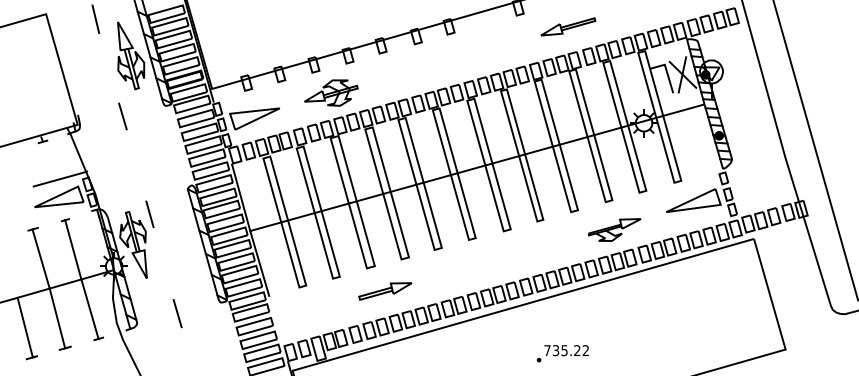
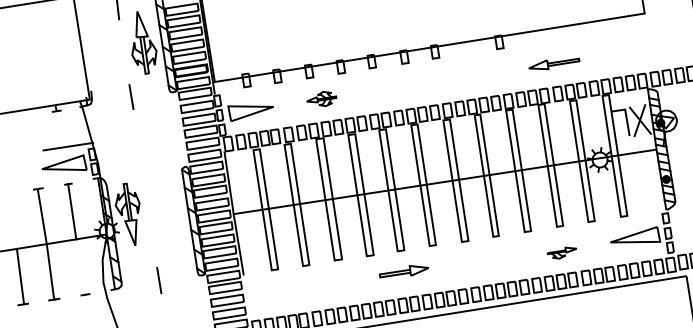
part: (568, 26) -> (554, 63), moved
part: (331, 92) -> (321, 98), size x0.6
line: (149, 214) -> (144, 188), removed
part: (614, 229) -> (561, 252), size x0.6
part: (385, 291) -> (404, 272), moved
line: (89, 308) -> (80, 266), removed

